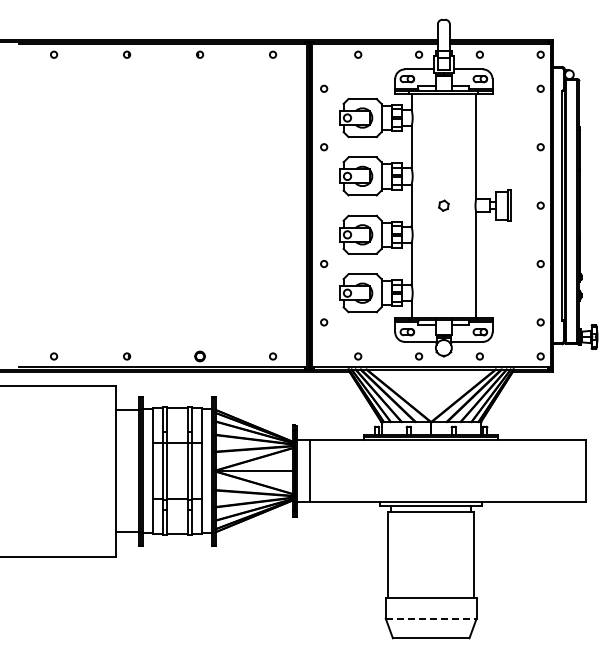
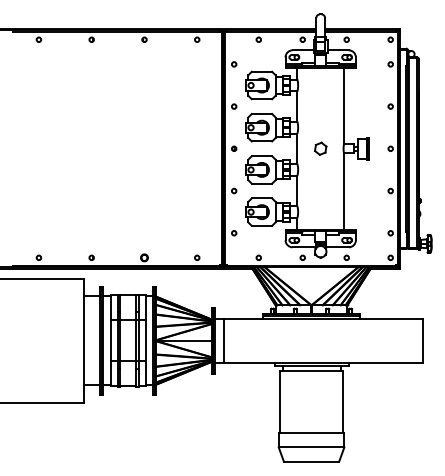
part: (324, 205) -> (234, 148), added
part: (443, 205) -> (320, 148), size x1.67
line: (431, 618) -> (311, 447), dashed -> solid

